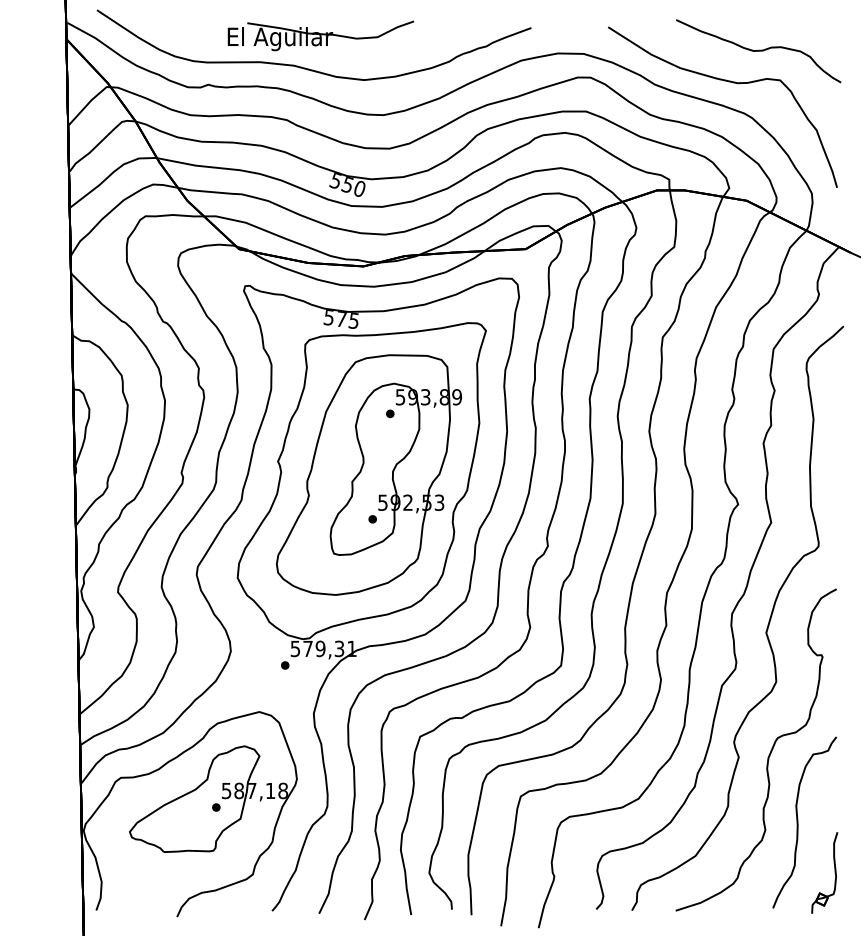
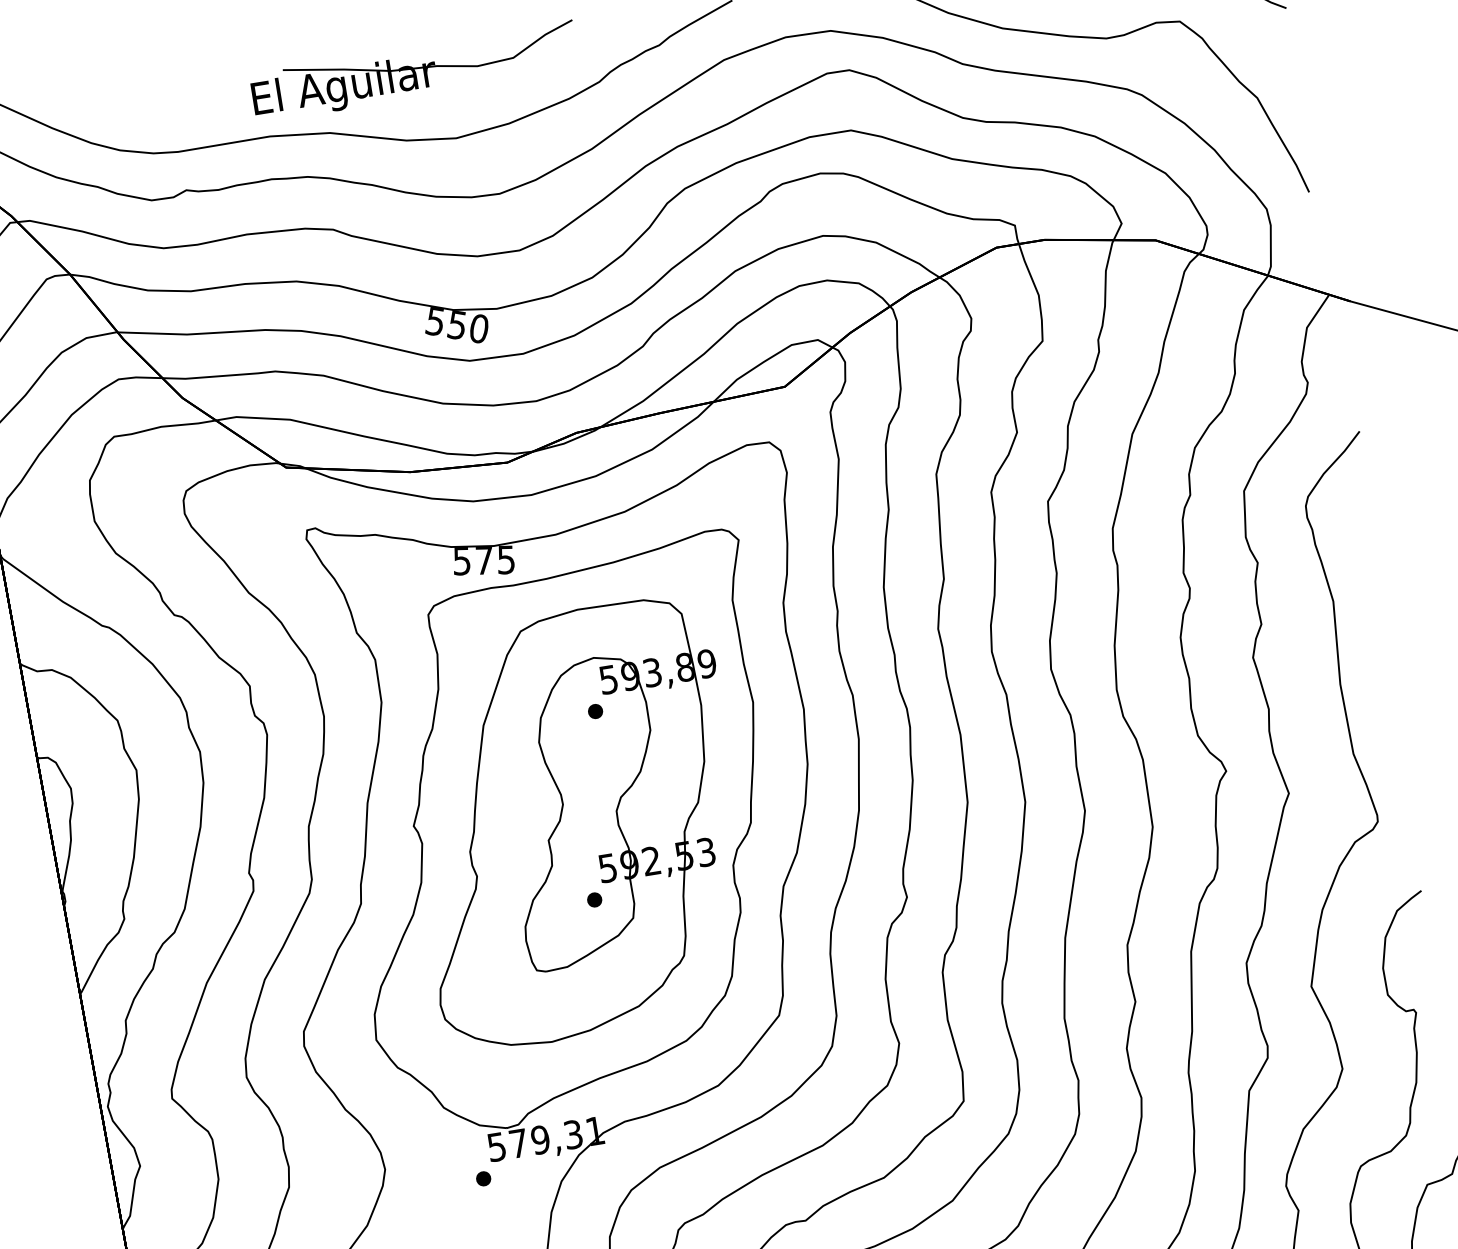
part: (320, 35) -> (413, 70), moved

